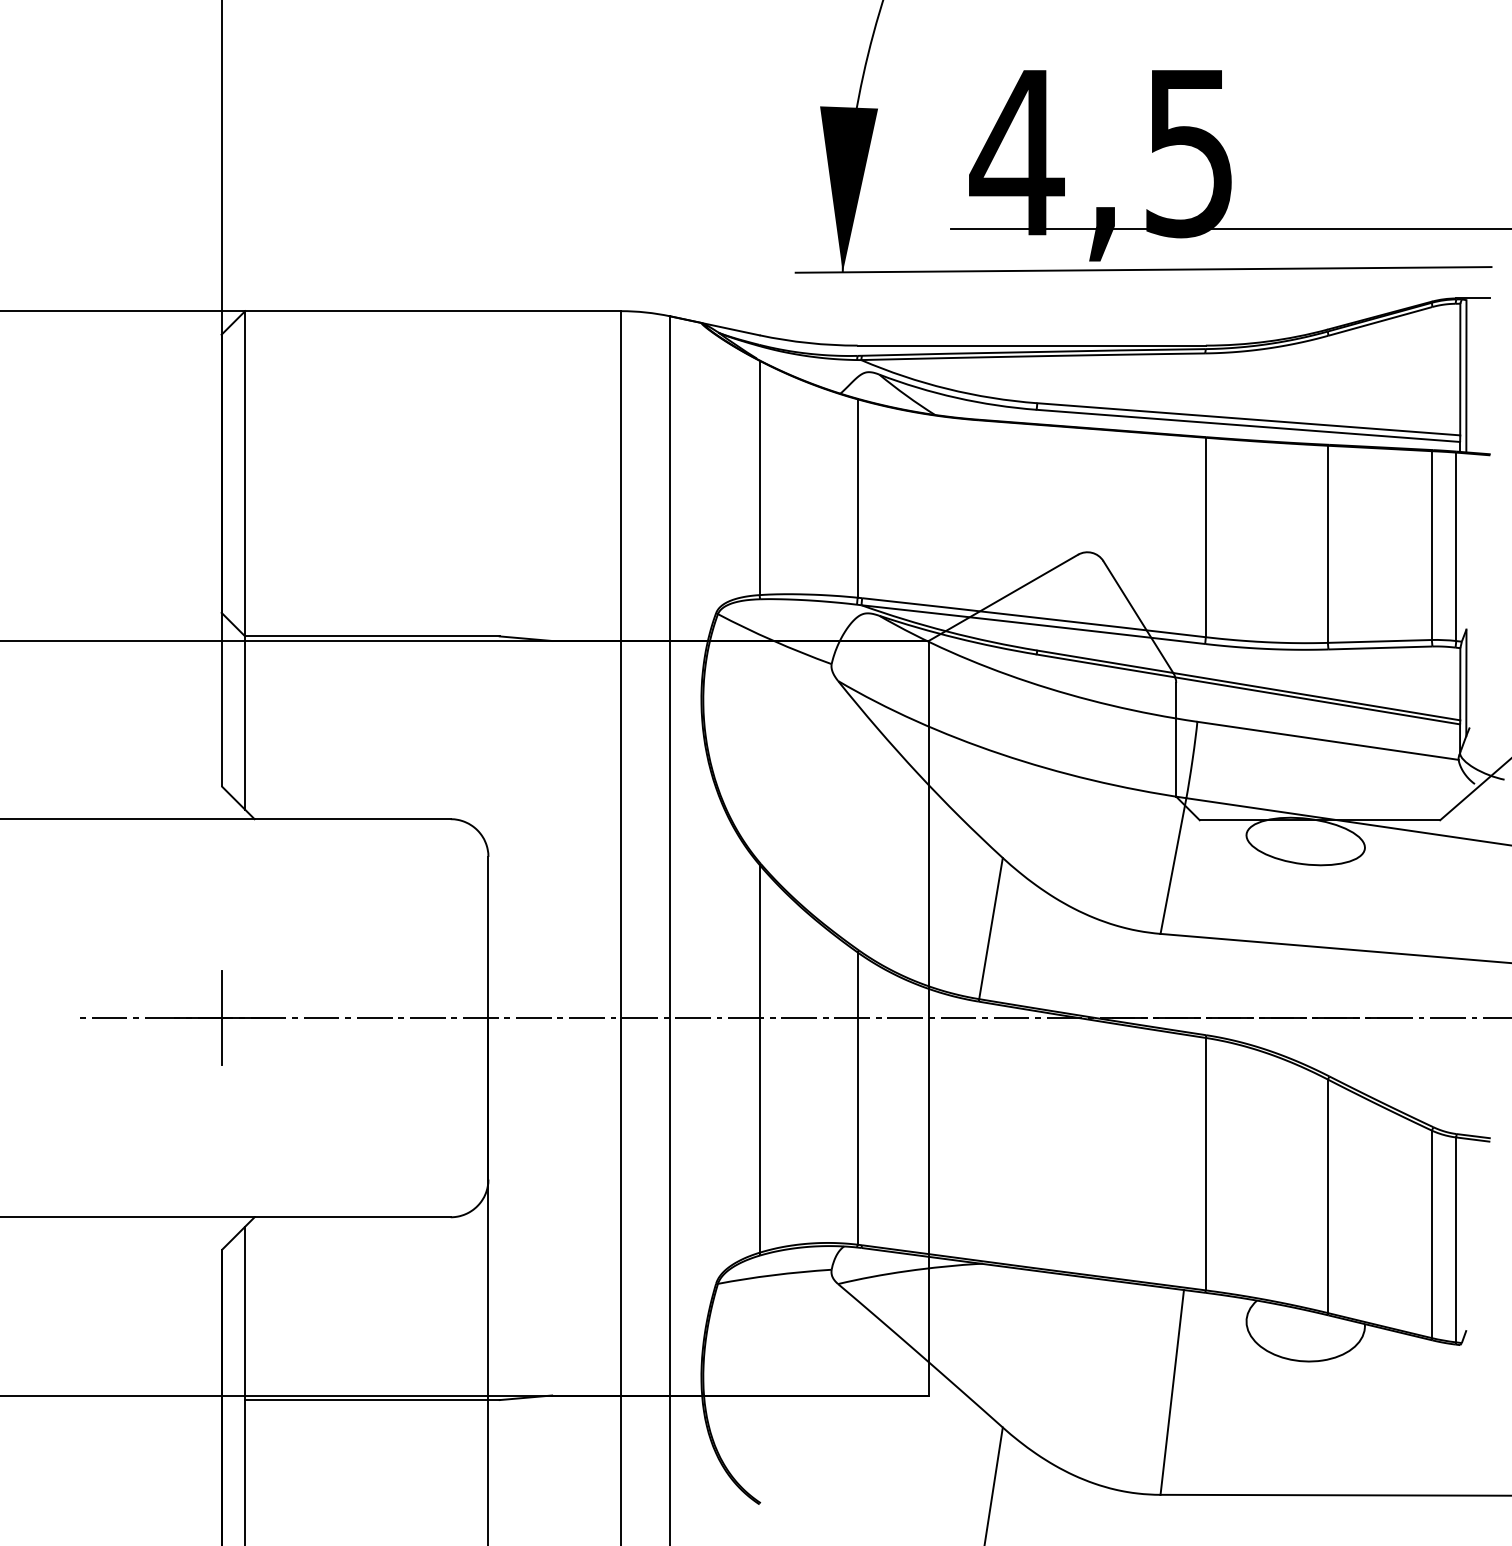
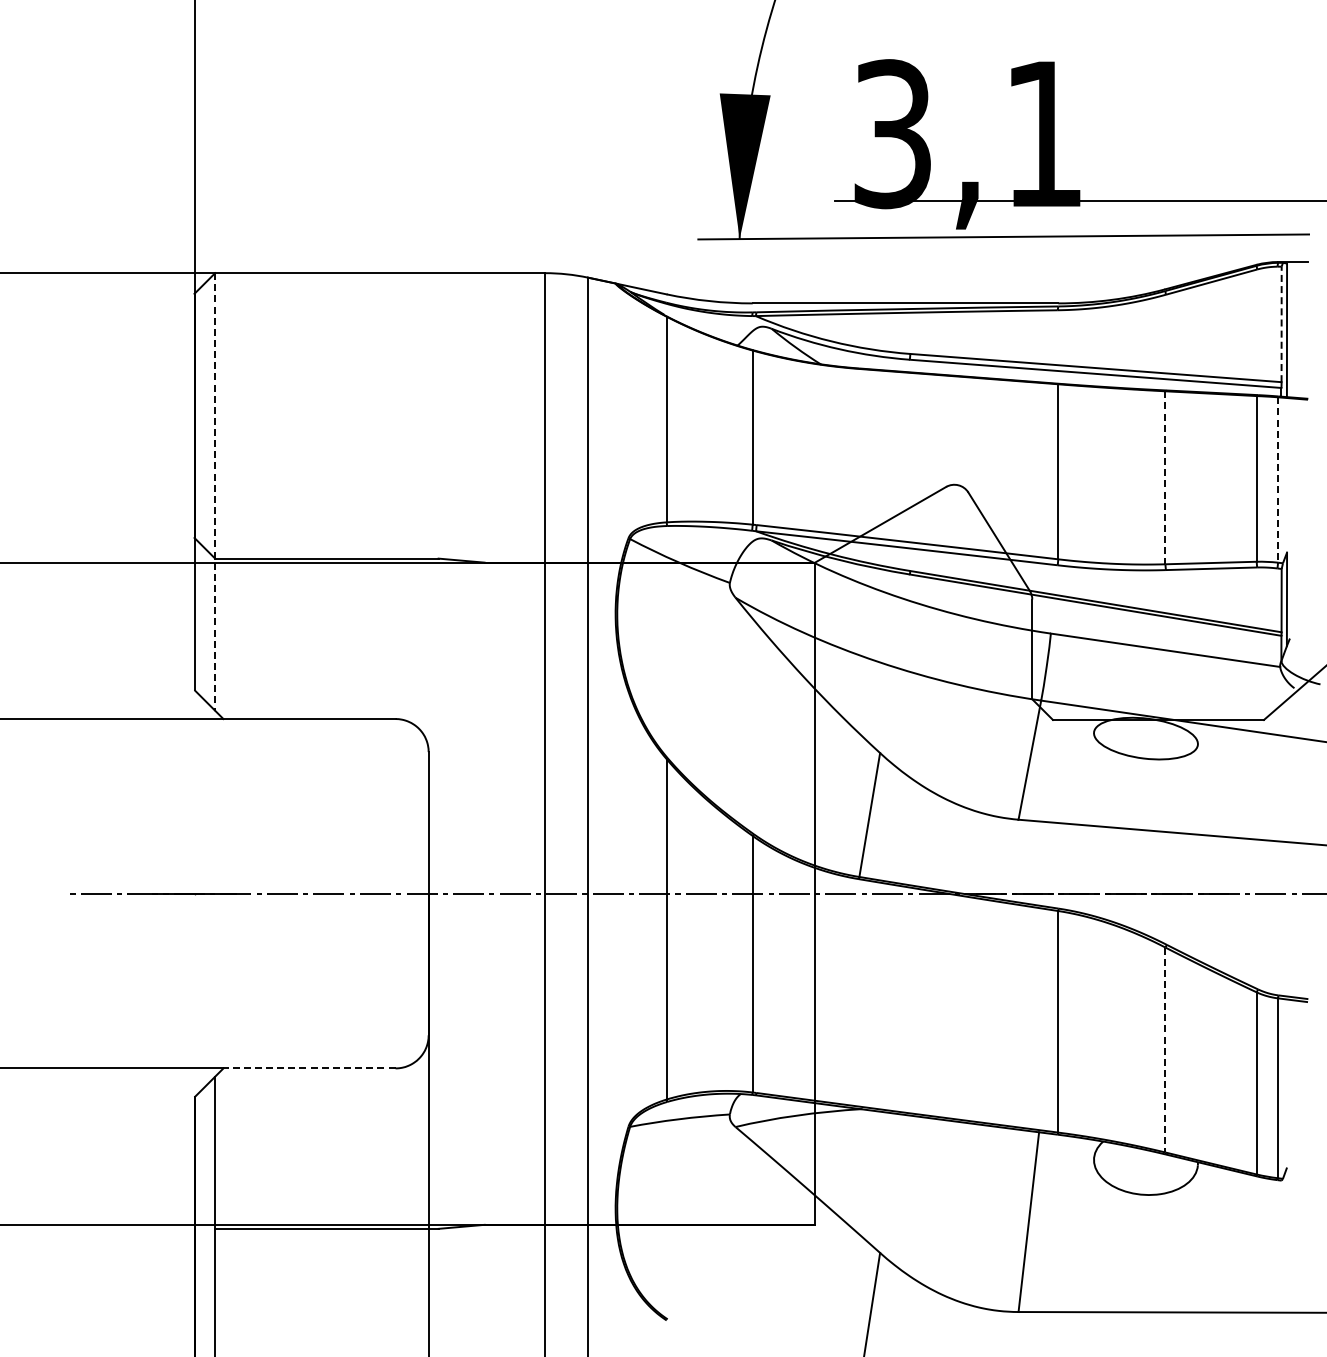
text: (1100, 153) -> (965, 134), 4,5 -> 3,1
line: (1460, 369) -> (1281, 324), solid -> dashed
line: (1327, 545) -> (1165, 478), solid -> dashed
line: (1456, 547) -> (1278, 480), solid -> dashed
line: (245, 559) -> (215, 491), solid -> dashed
line: (221, 1017) -> (194, 893), removed
line: (1327, 1196) -> (1165, 1050), solid -> dashed
line: (352, 1217) -> (309, 1068), solid -> dashed

